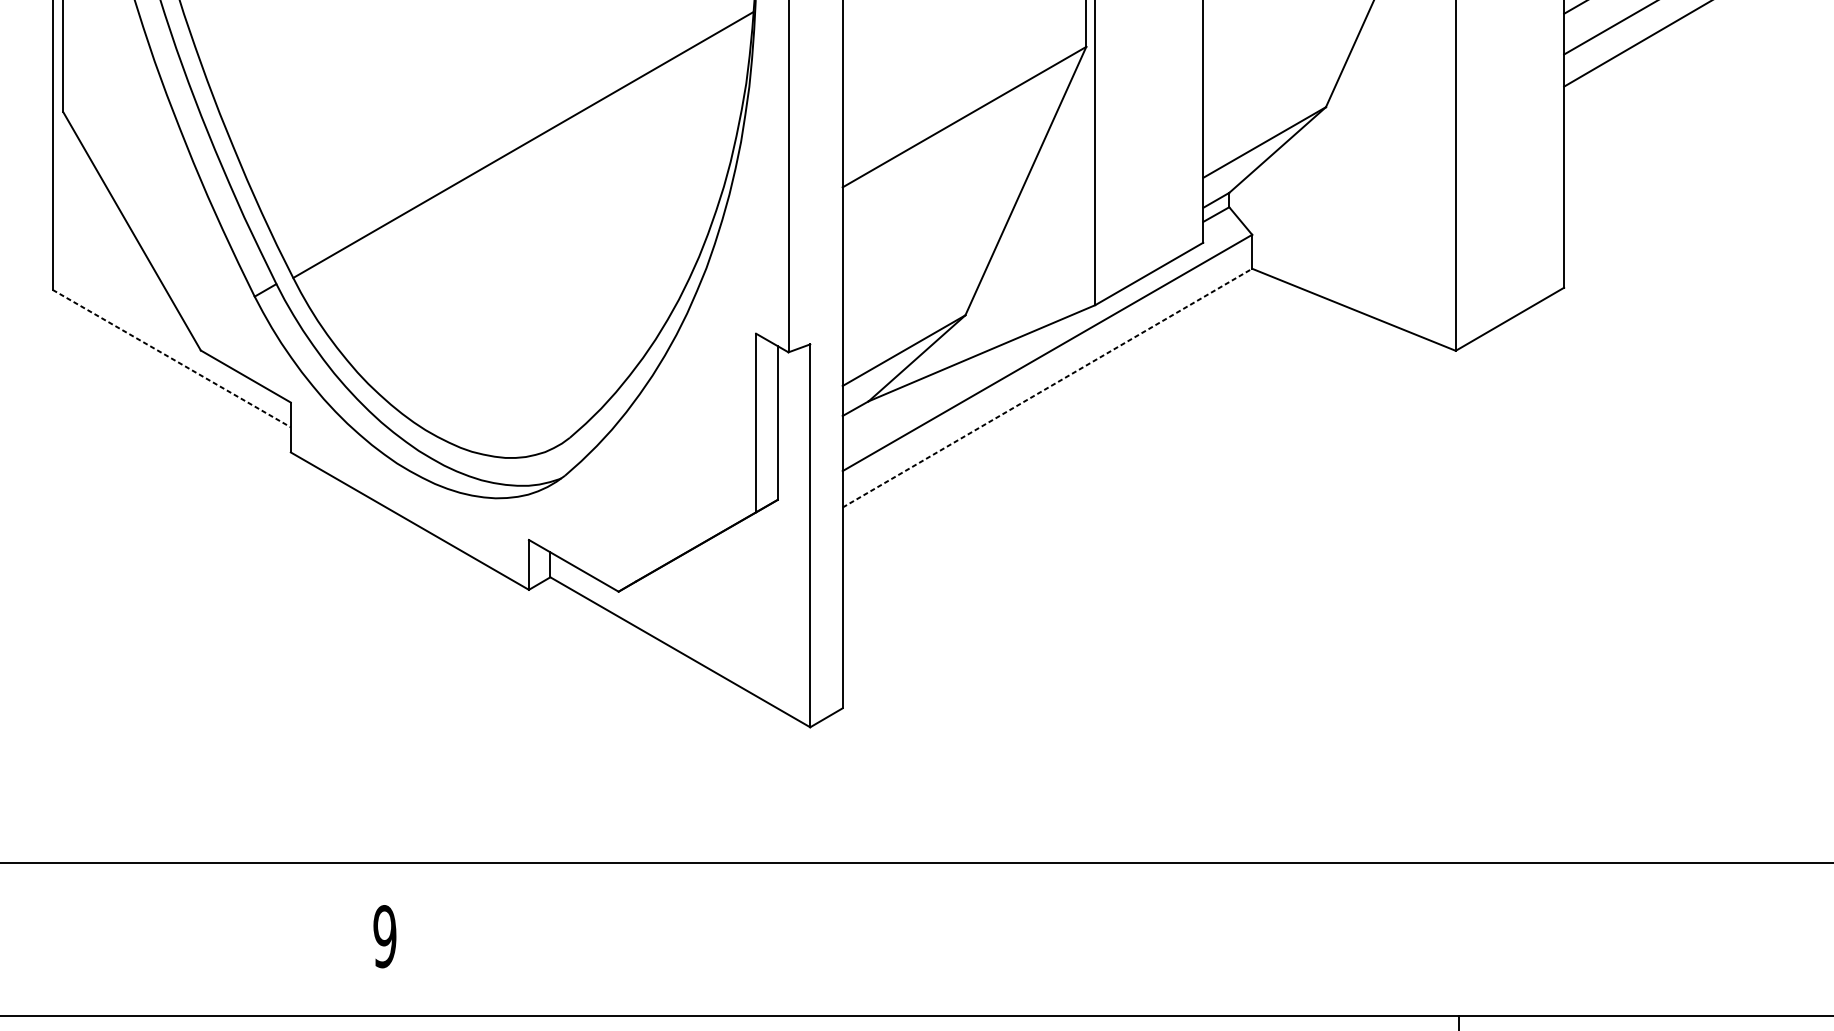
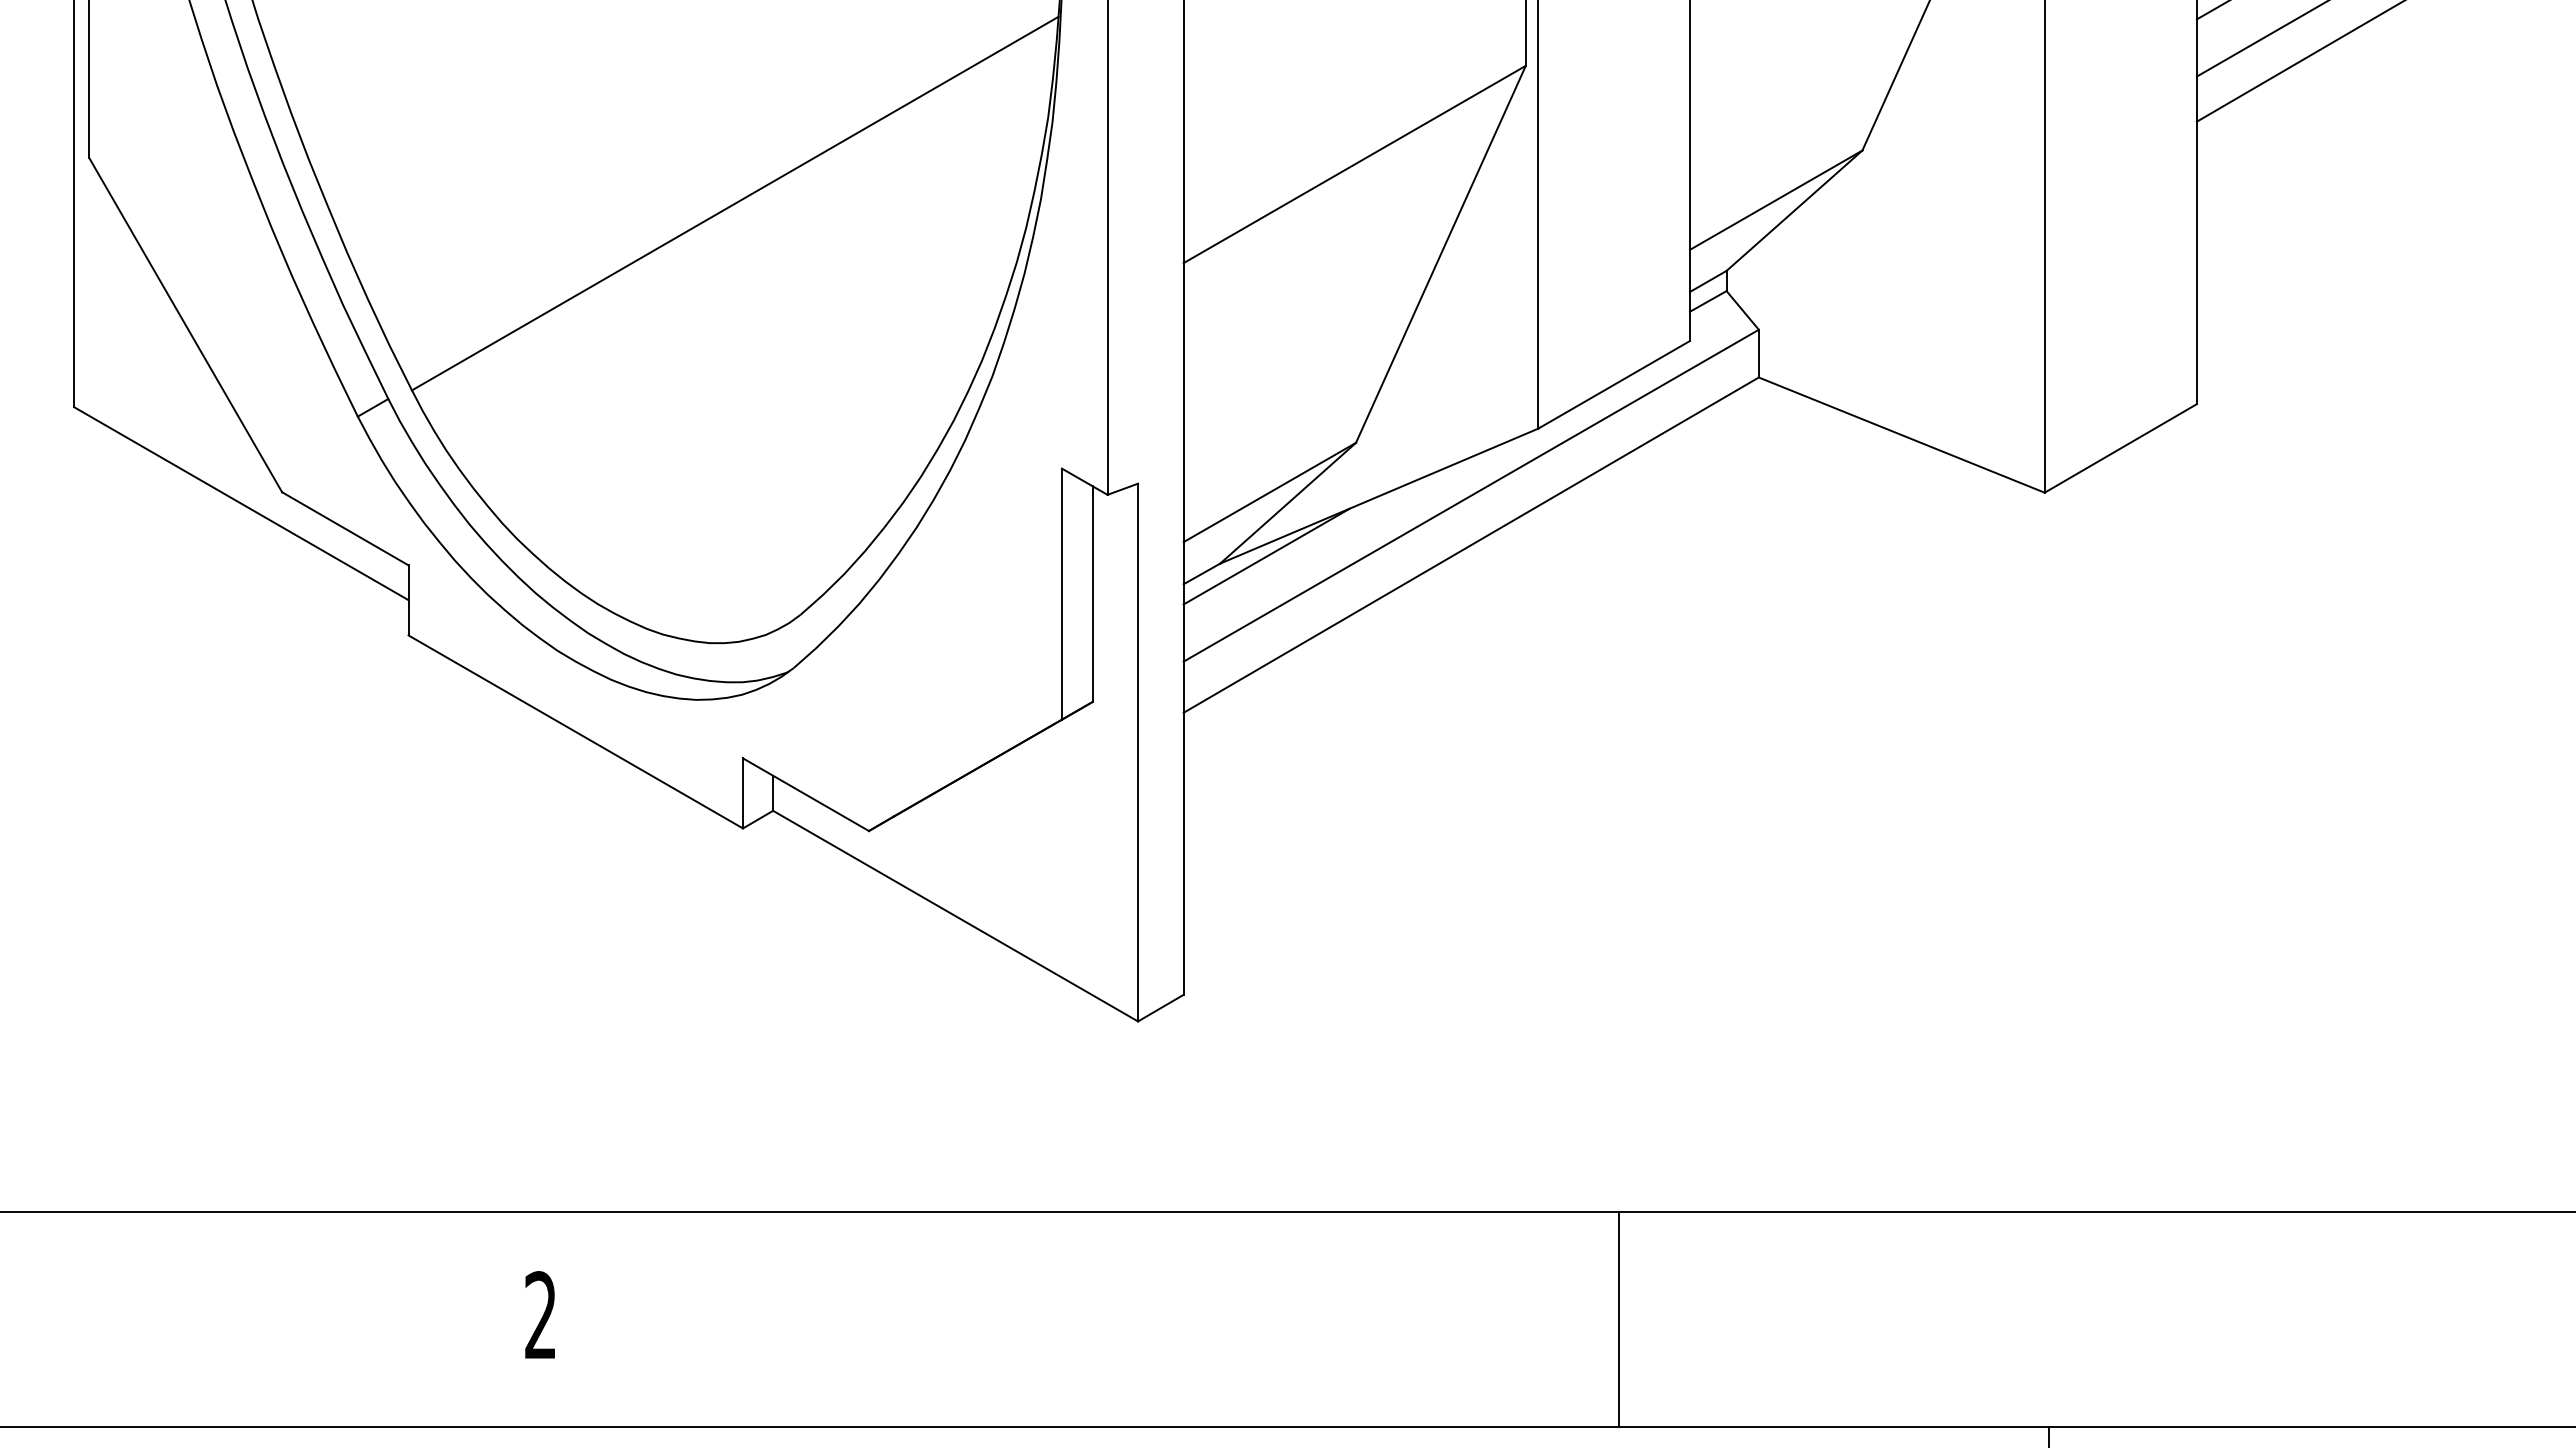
line: (171, 358) -> (241, 503), dashed -> solid
line: (1047, 388) -> (1471, 545), dashed -> solid
line: (901, 396) -> (1266, 556), added
text: (384, 936) -> (540, 1315), 9 -> 2
line: (1152, 938) -> (1618, 1318), added

